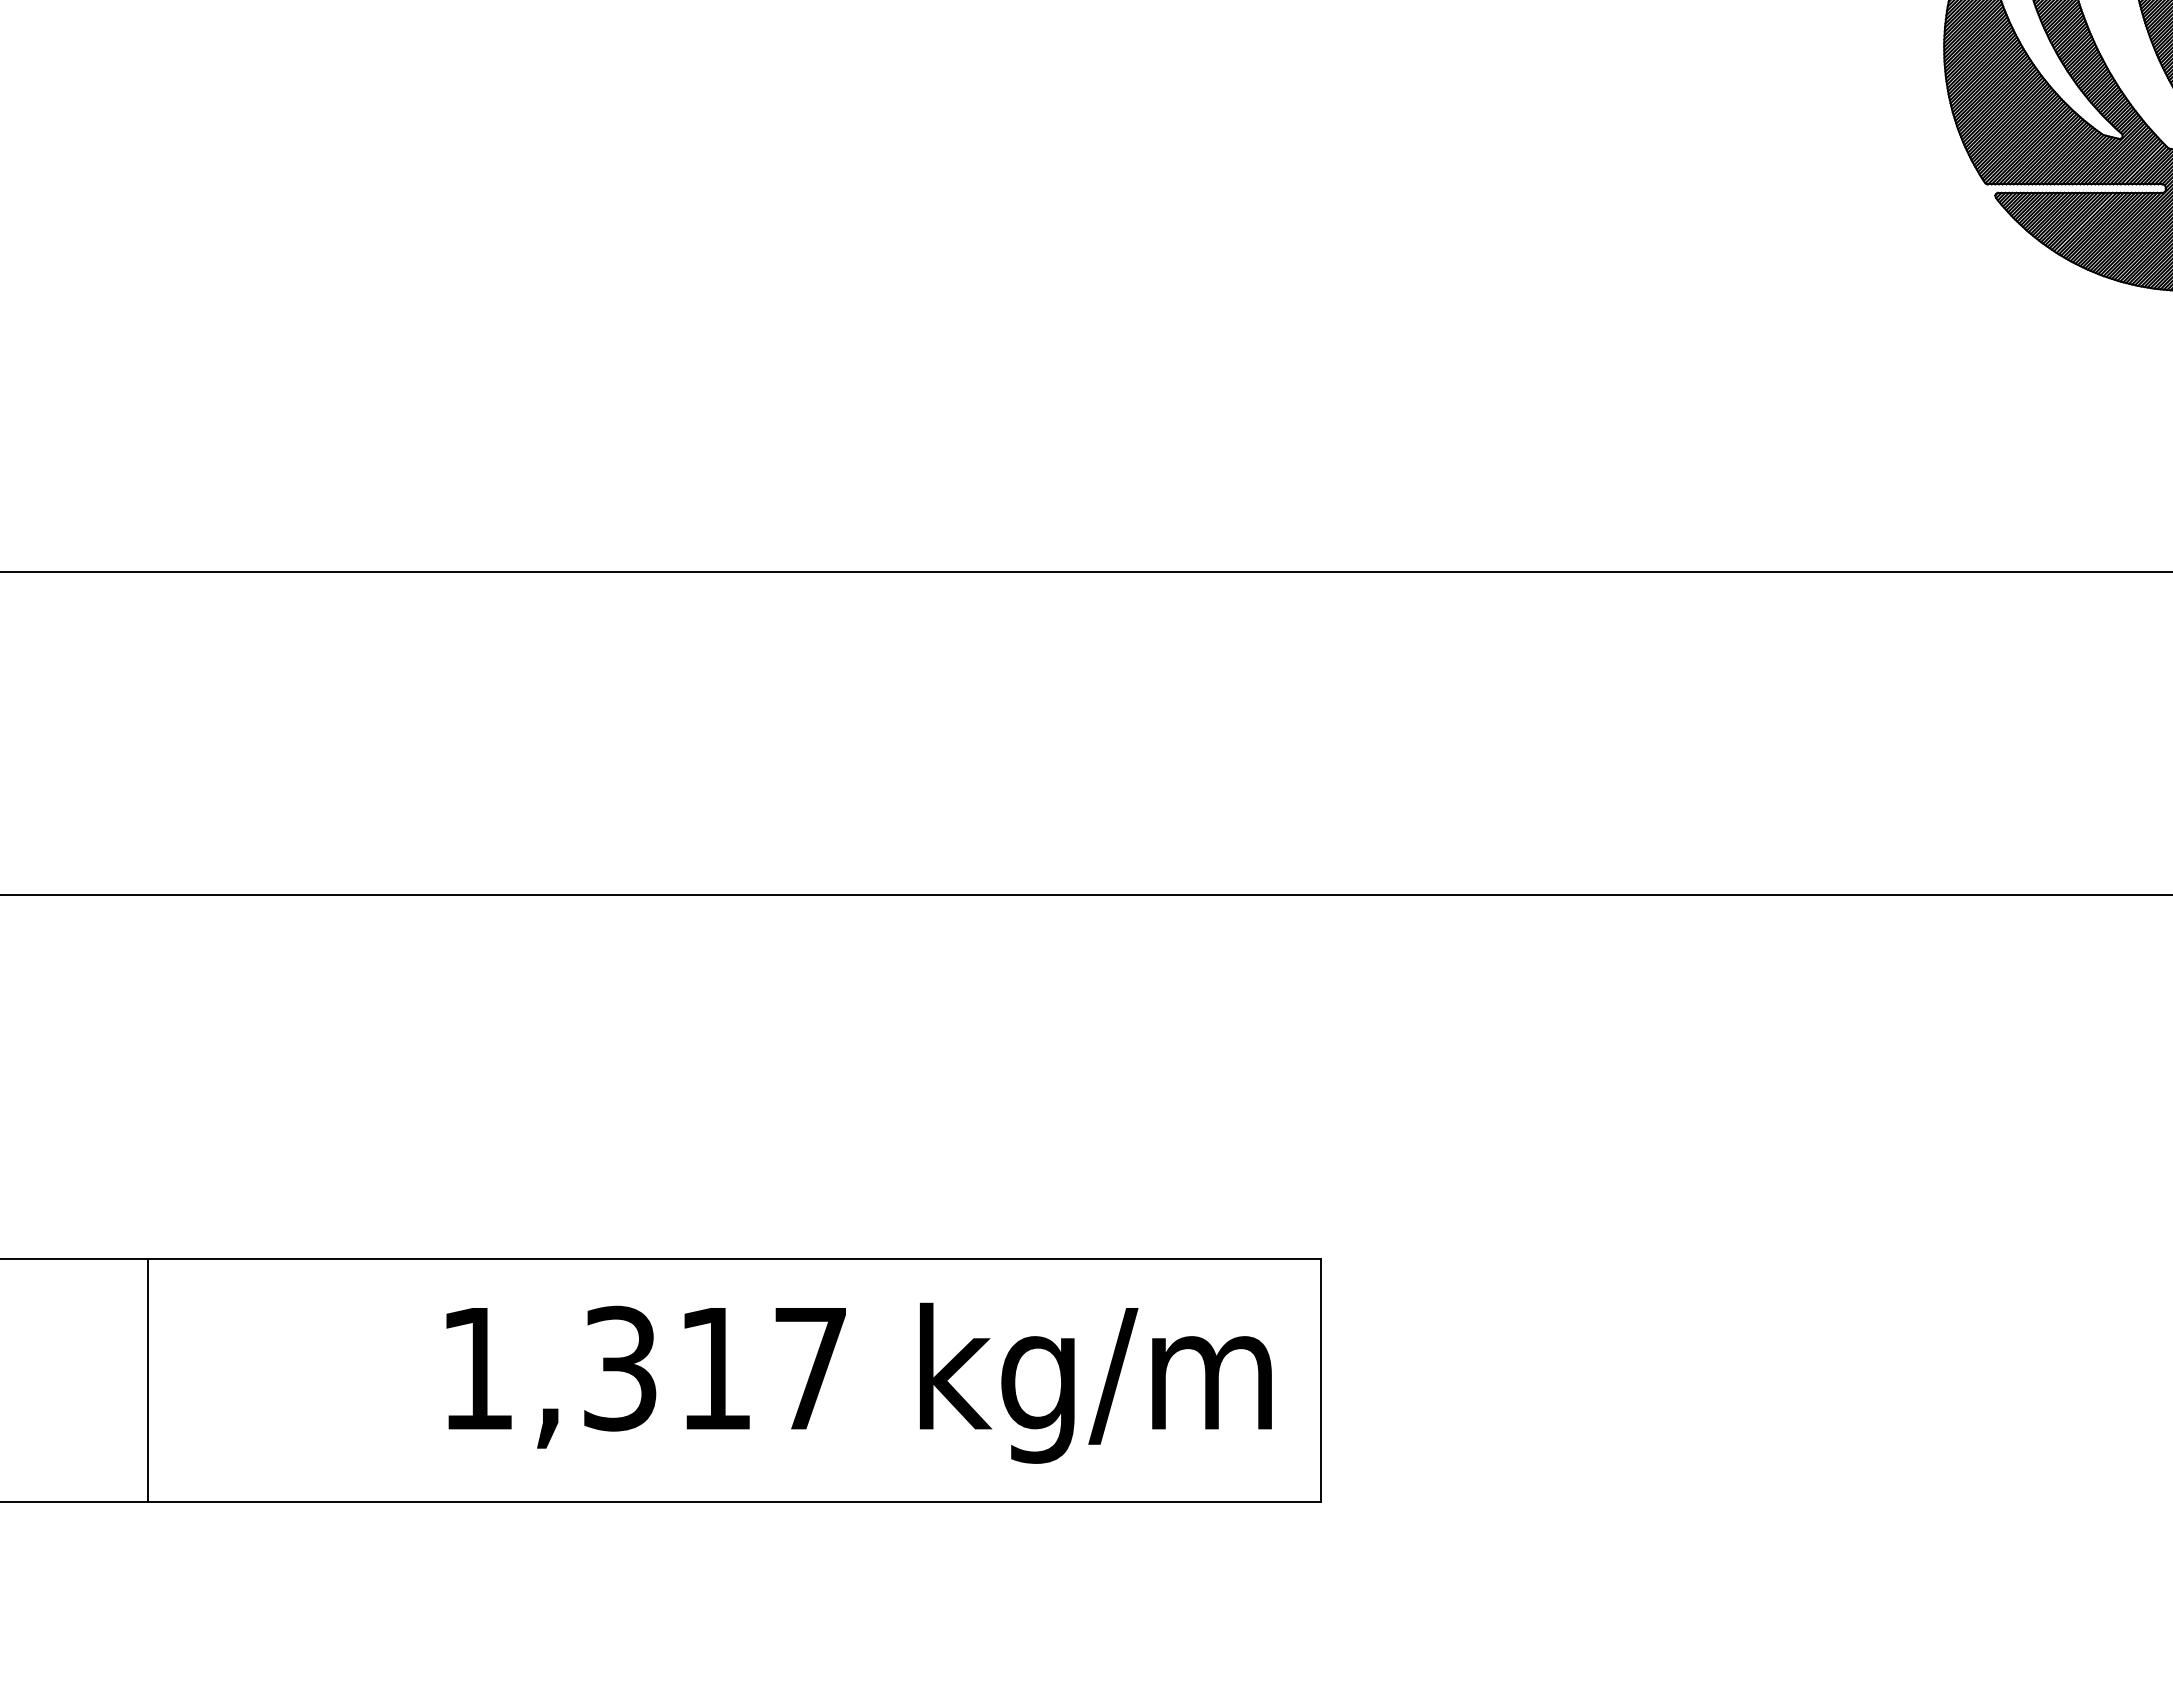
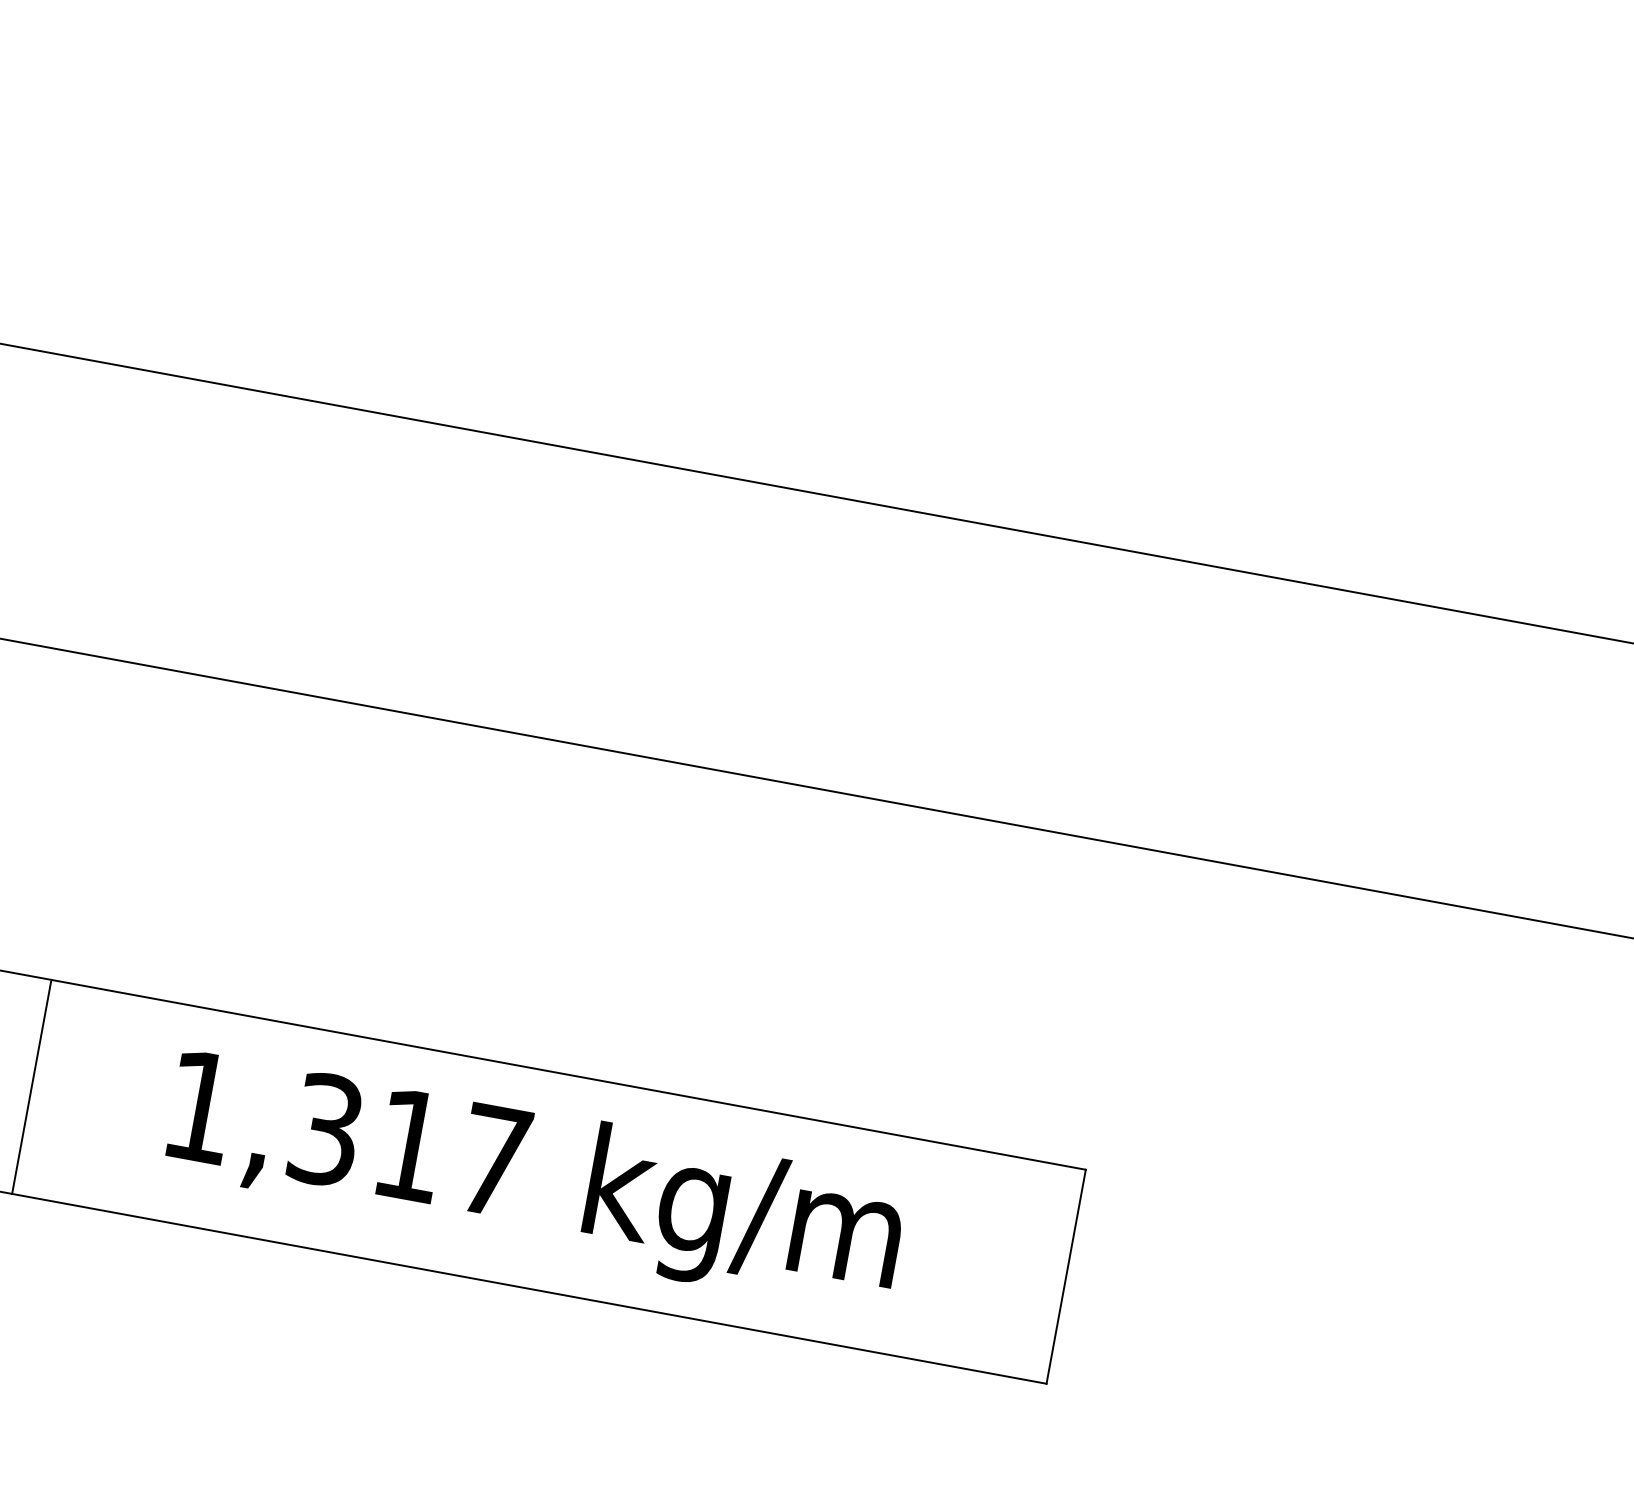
text: (858, 1382) -> (534, 1180), moved

